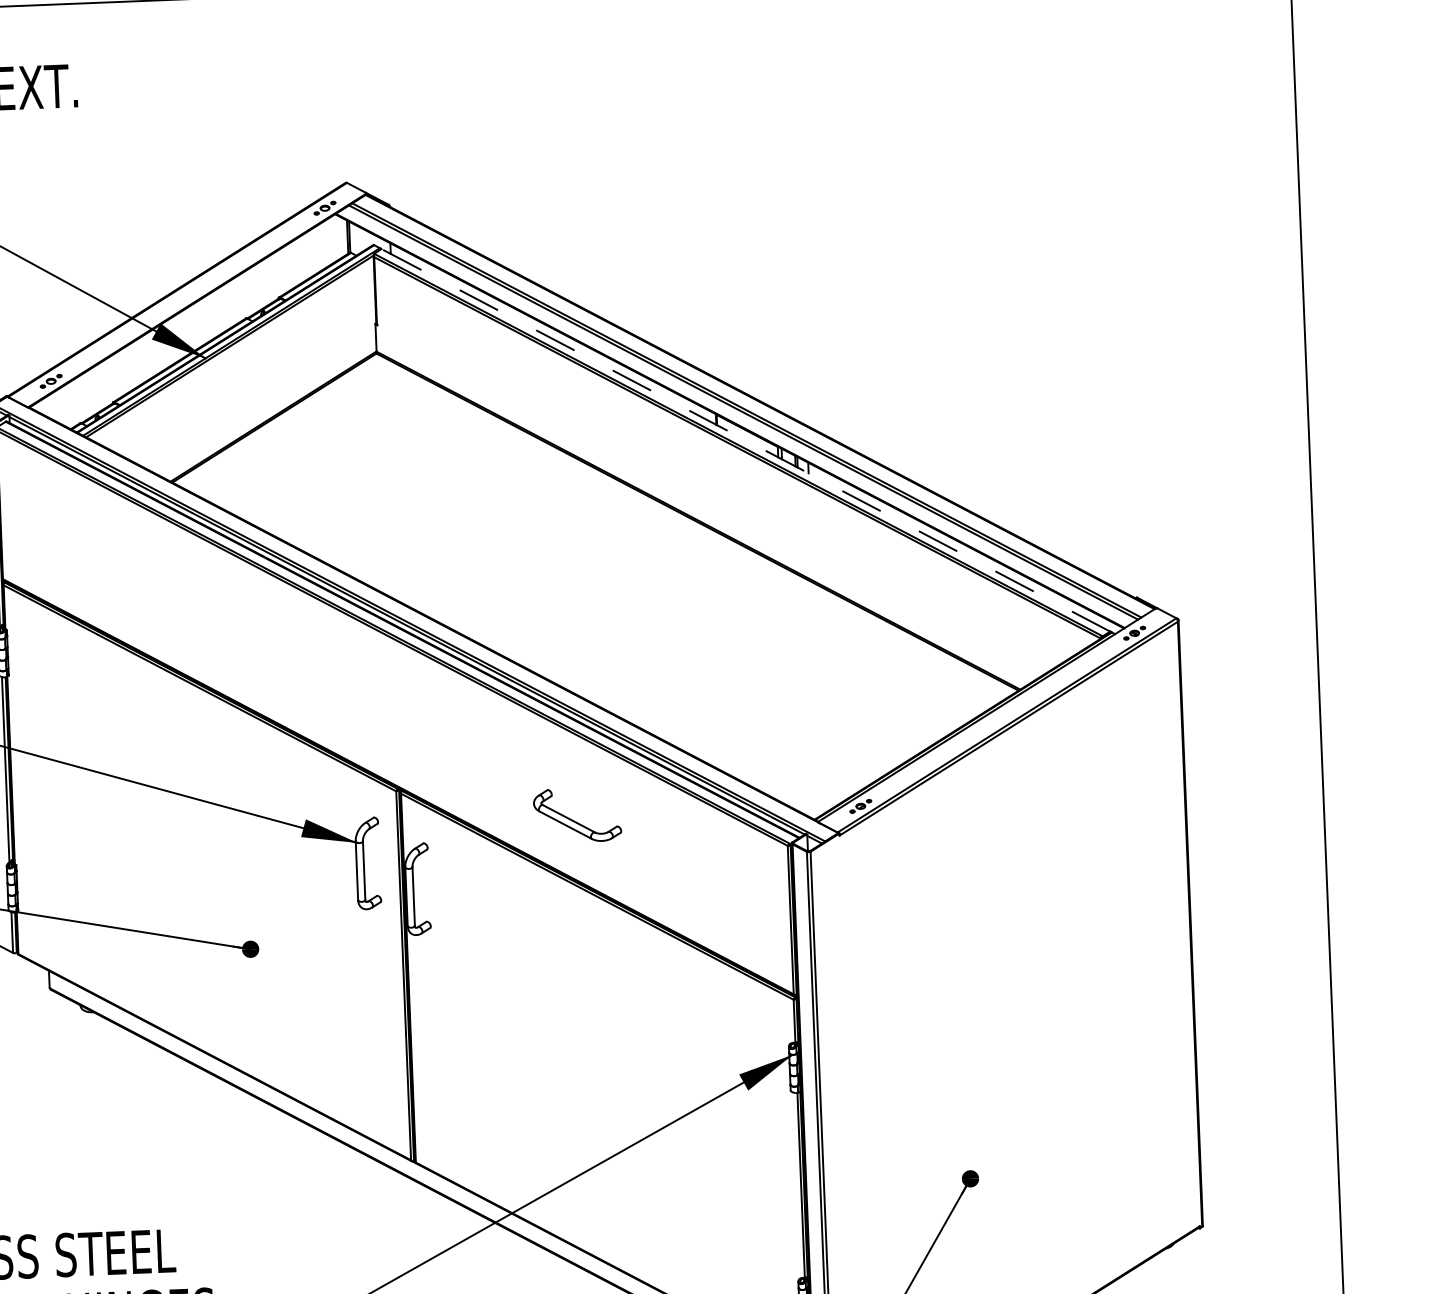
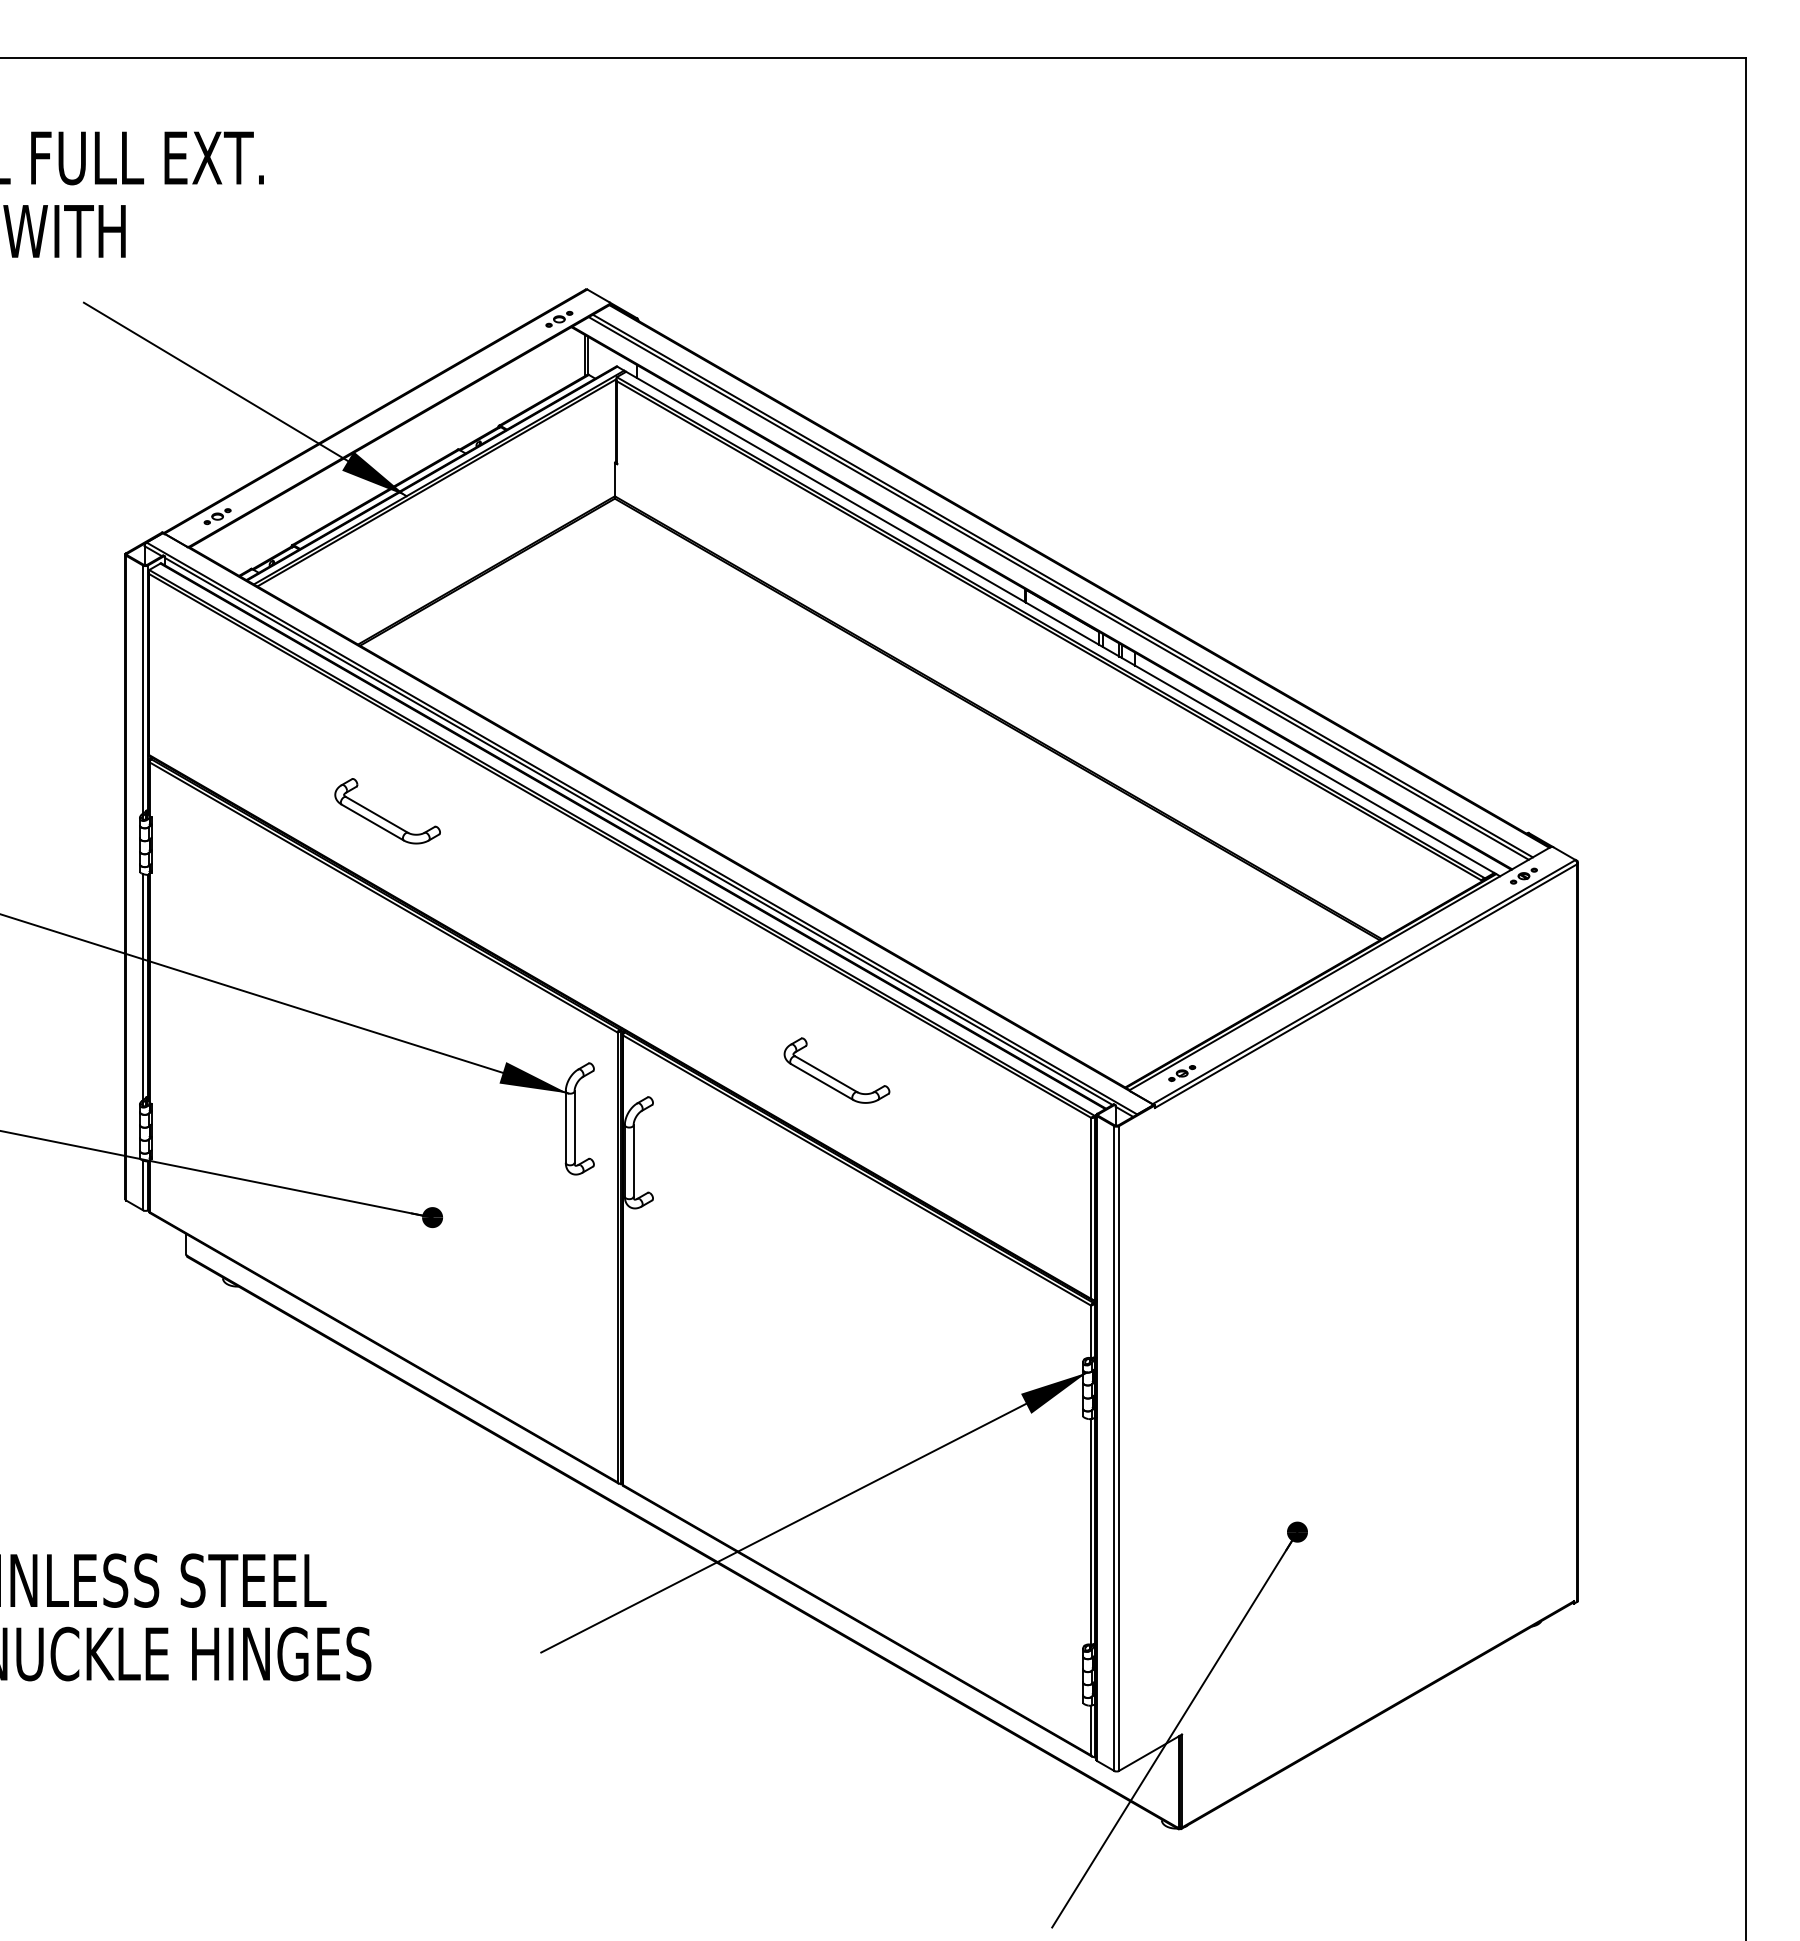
line: (745, 440) -> (1059, 622), dashed -> solid
part: (197, 622) -> (383, 817), added

